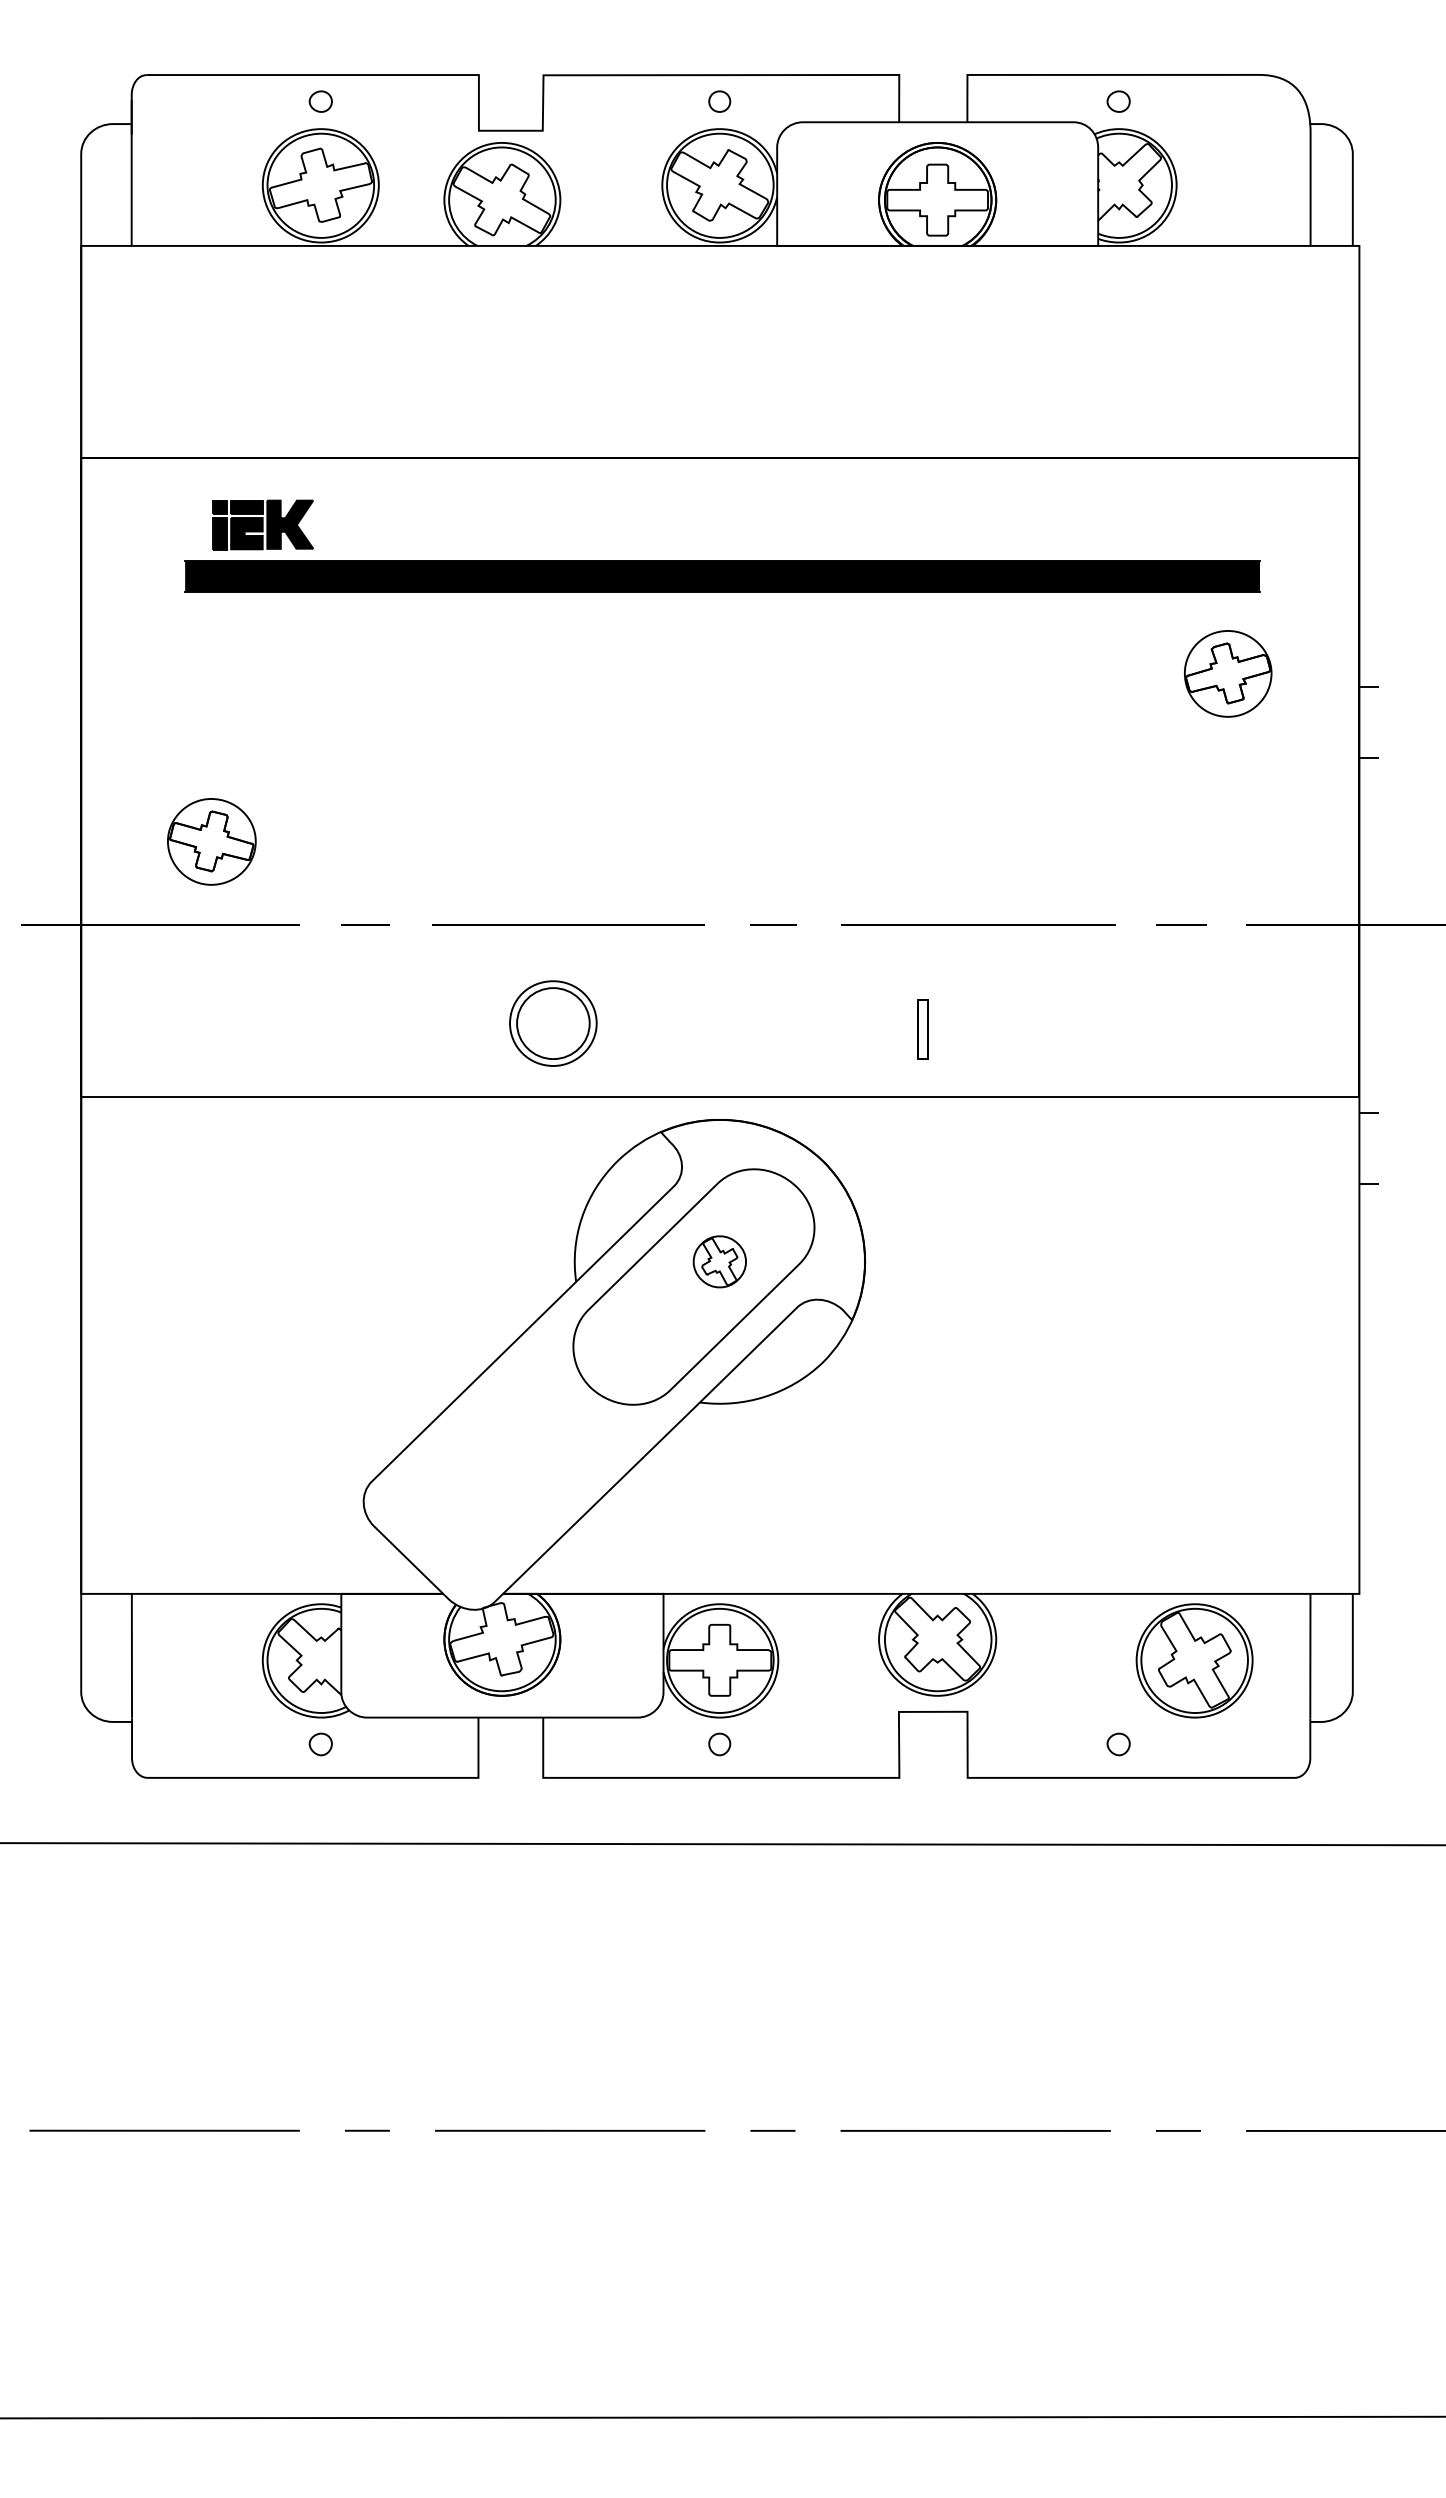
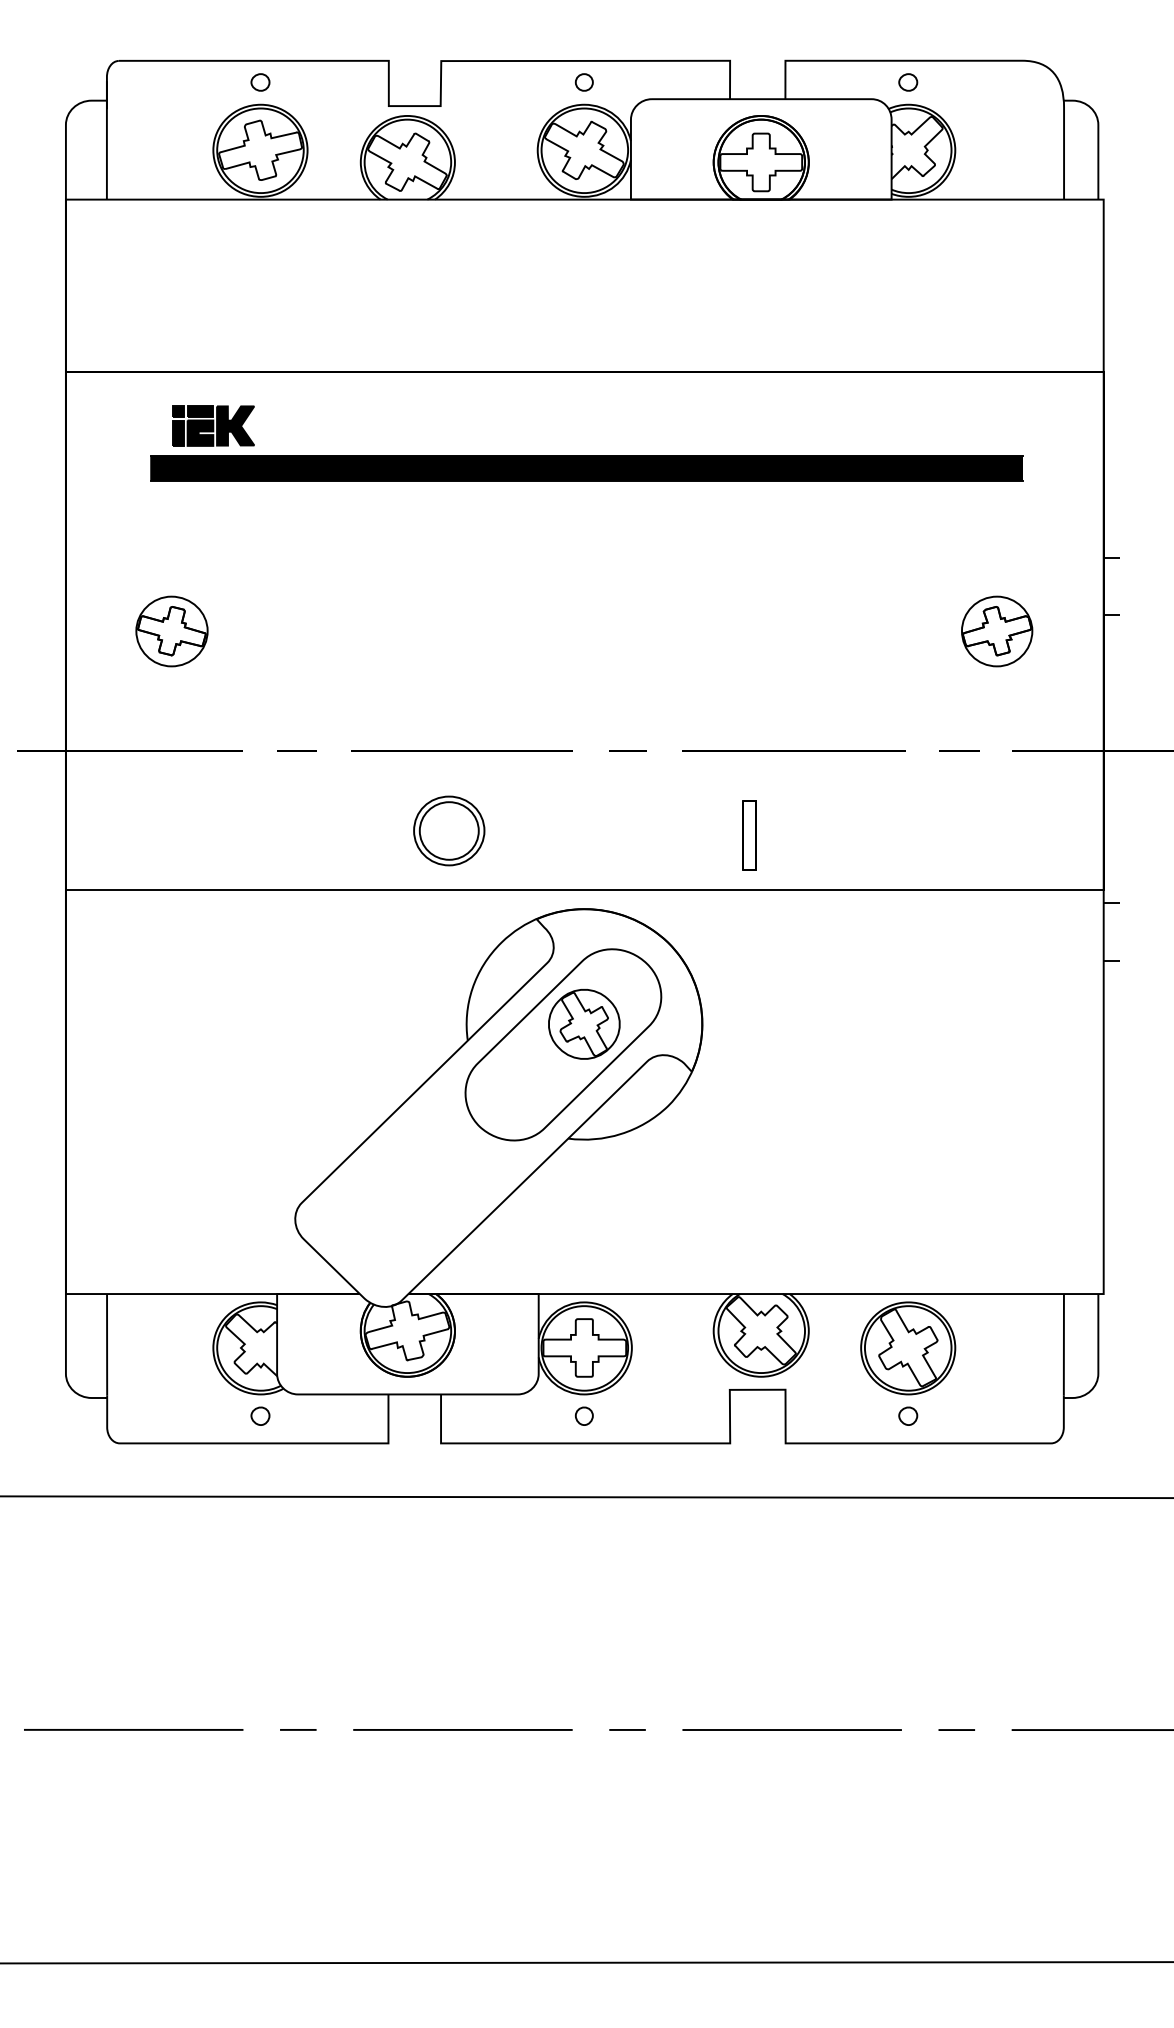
part: (1228, 673) -> (997, 631), moved
part: (211, 841) -> (171, 631), moved
part: (922, 1029) -> (748, 835), size x1.43
part: (719, 1261) -> (584, 1024), size x1.67
part: (1194, 1660) -> (908, 1348), moved

